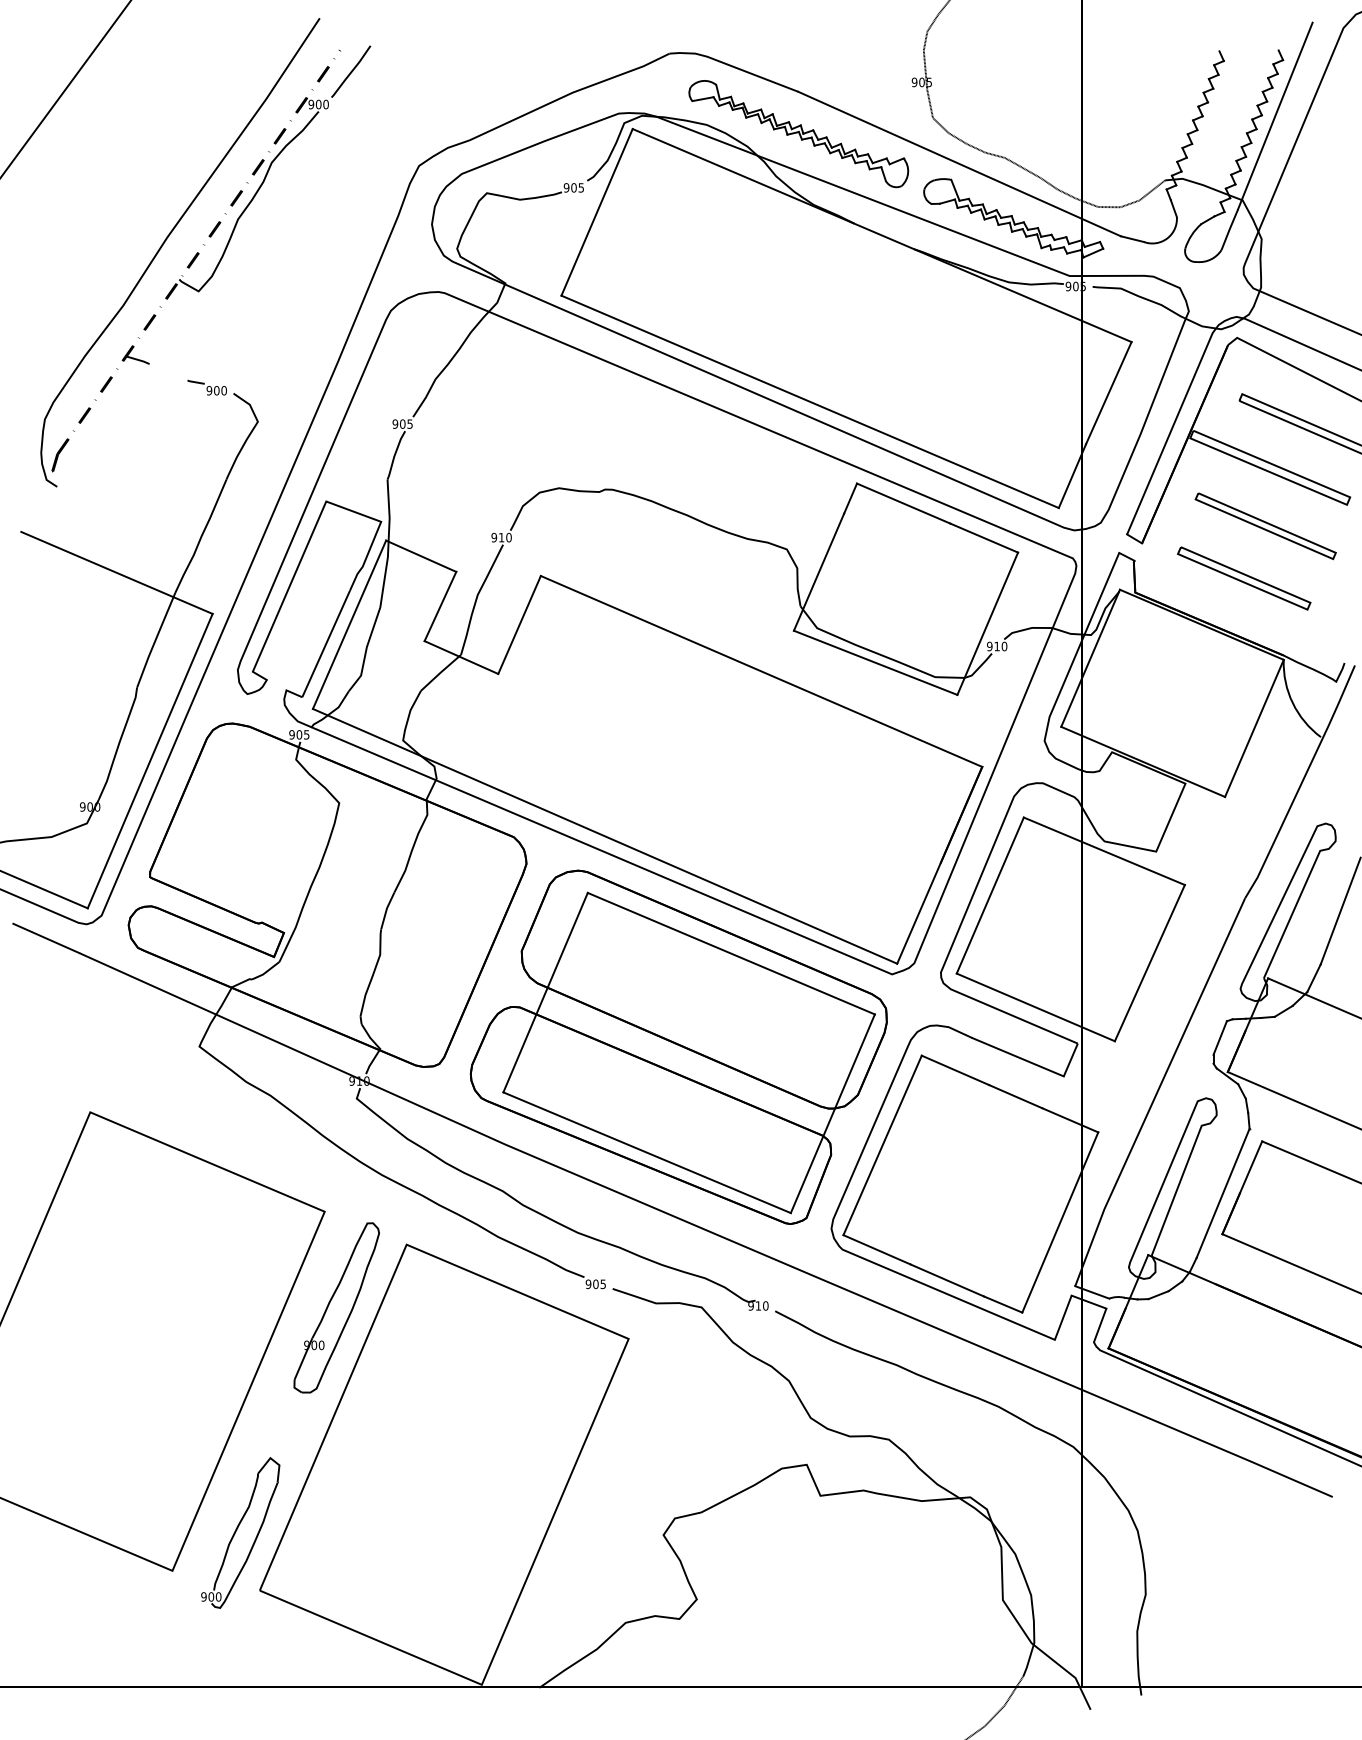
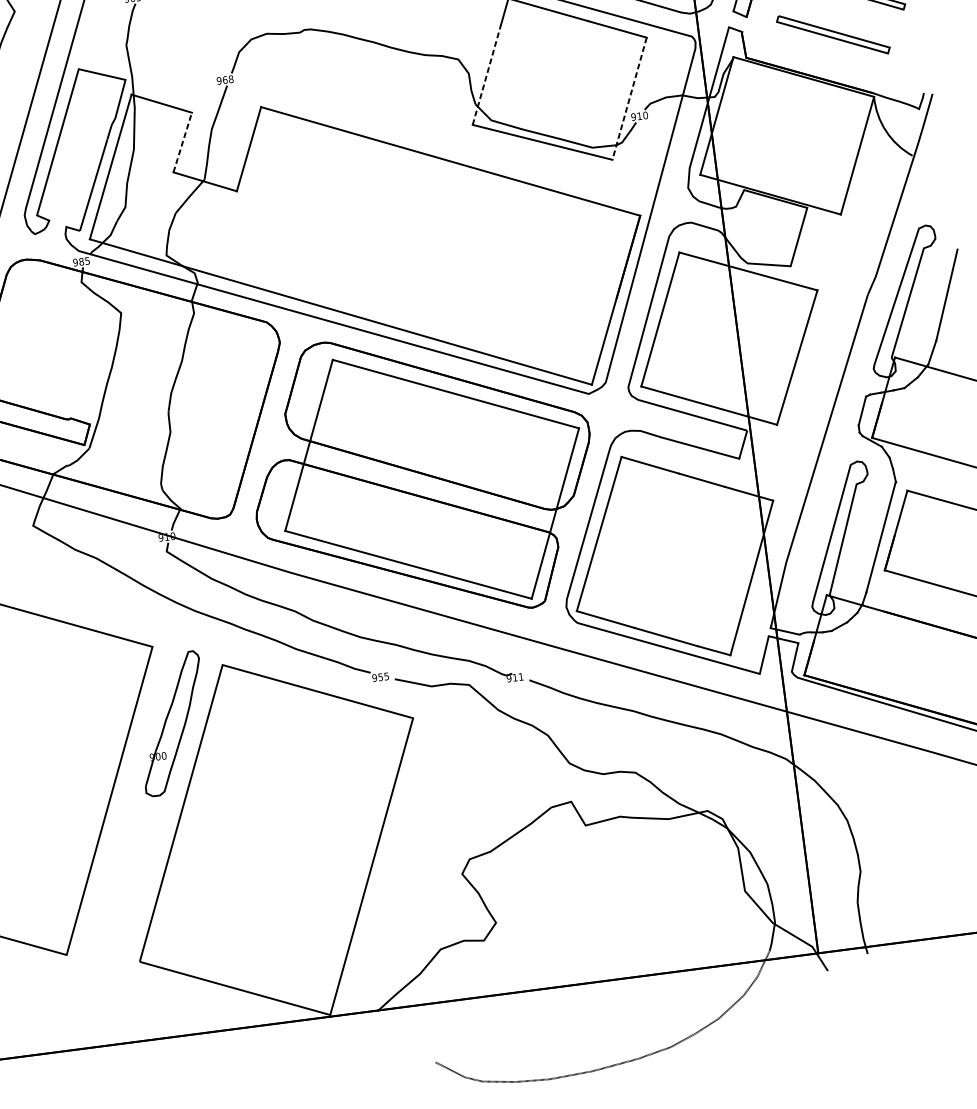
text: (504, 537) -> (227, 79), 910 -> 968
line: (819, 572) -> (487, 74), solid -> dashed
line: (440, 606) -> (182, 142), solid -> dashed
line: (987, 624) -> (629, 99), solid -> dashed
text: (299, 734) -> (81, 261), 905 -> 985
text: (595, 1283) -> (380, 676), 905 -> 955
text: (765, 1305) -> (520, 676), 910 -> 911
part: (240, 1532) -> (117, 916), removed

